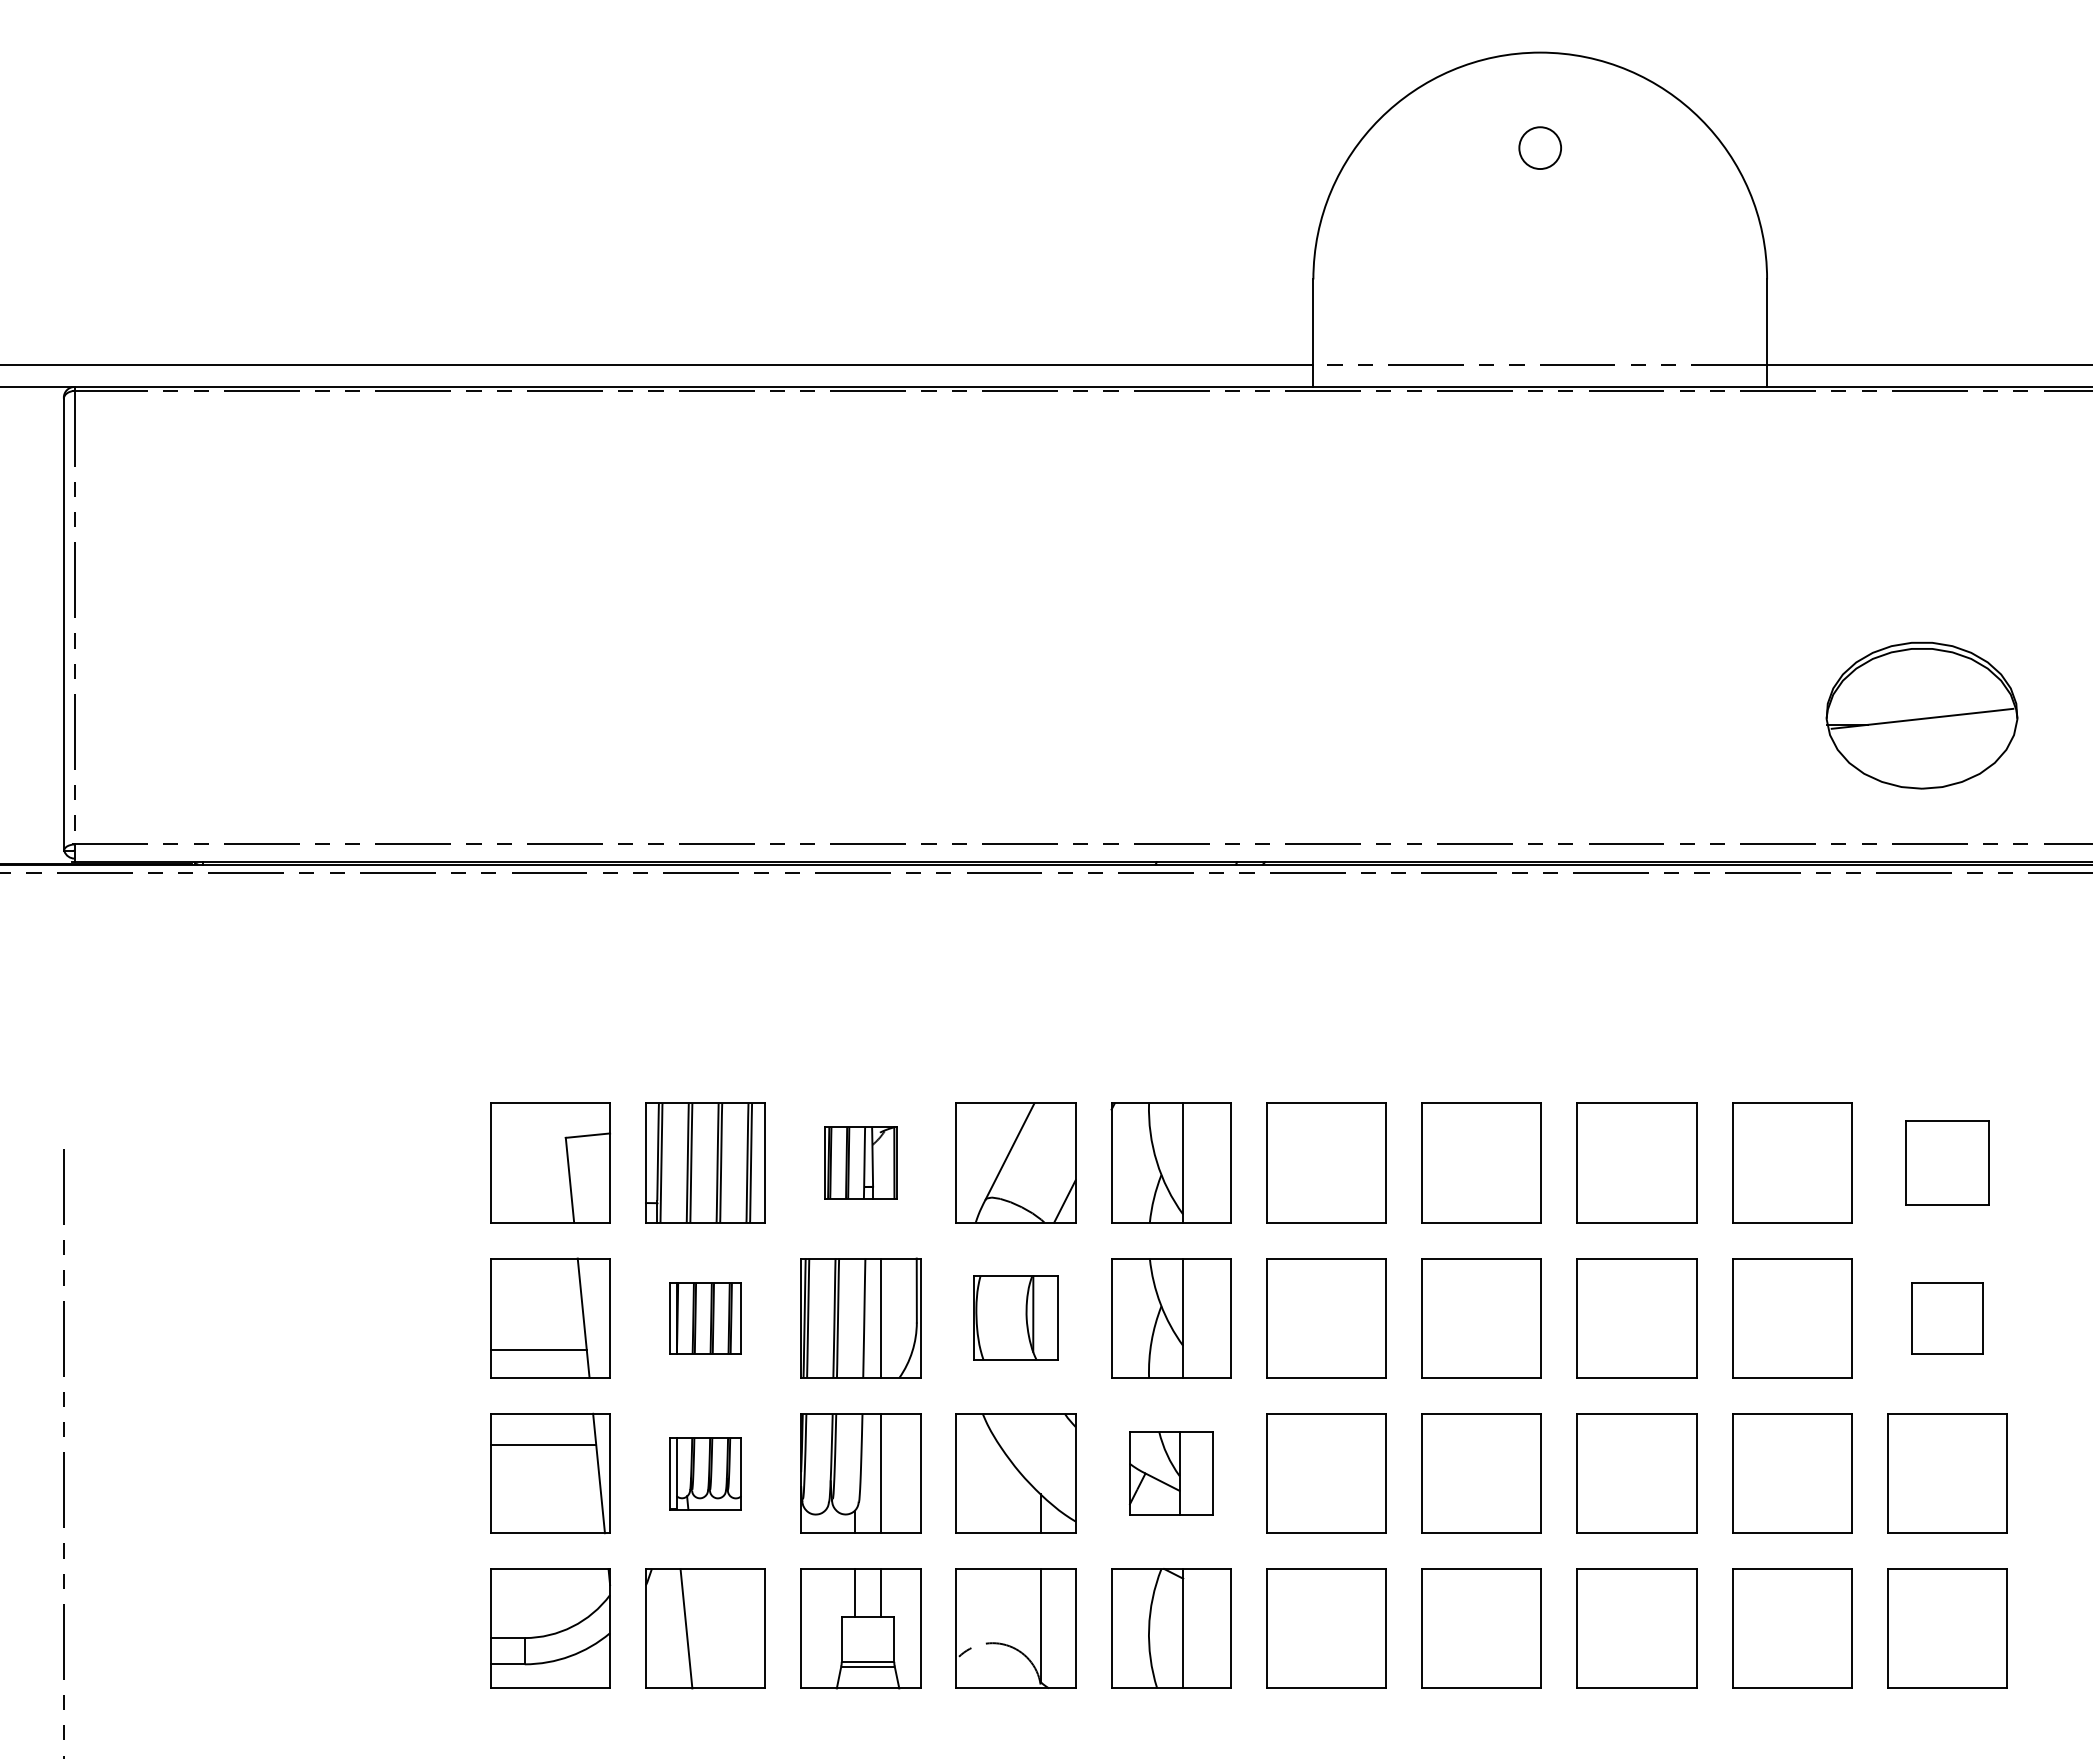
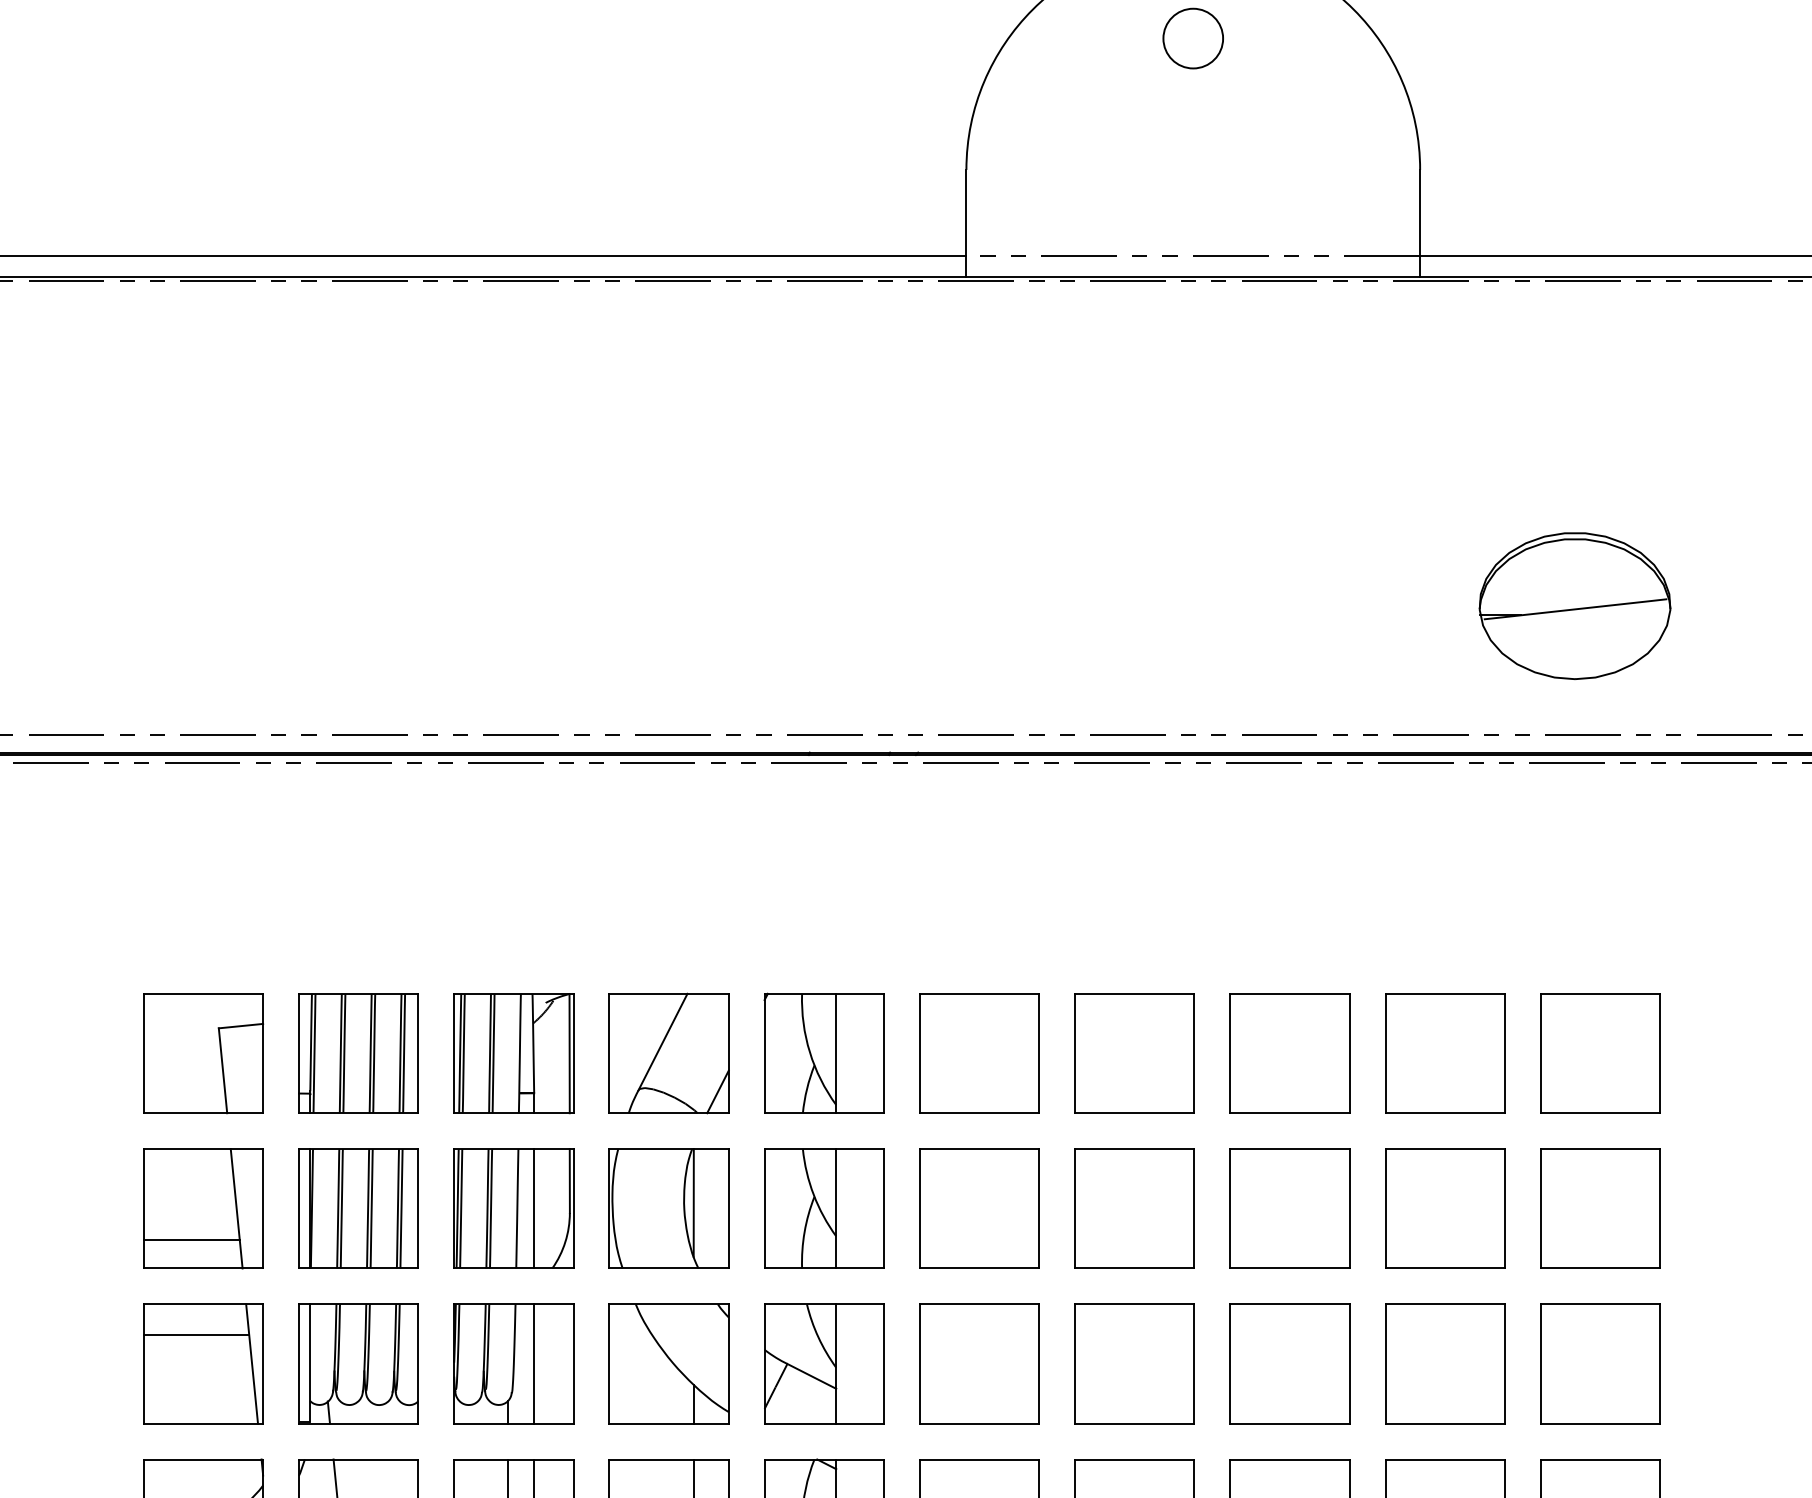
circle: (1540, 147) -> (1193, 37), size x1.43
part: (860, 1162) -> (513, 1052), size x1.67
part: (1947, 1162) -> (1600, 1052), size x1.43
part: (1015, 1317) -> (668, 1207), size x1.43
part: (705, 1318) -> (358, 1208), size x1.67
part: (1947, 1318) -> (1600, 1208), size x1.67
part: (705, 1473) -> (358, 1363), size x1.67
part: (1171, 1473) -> (824, 1363), size x1.43

